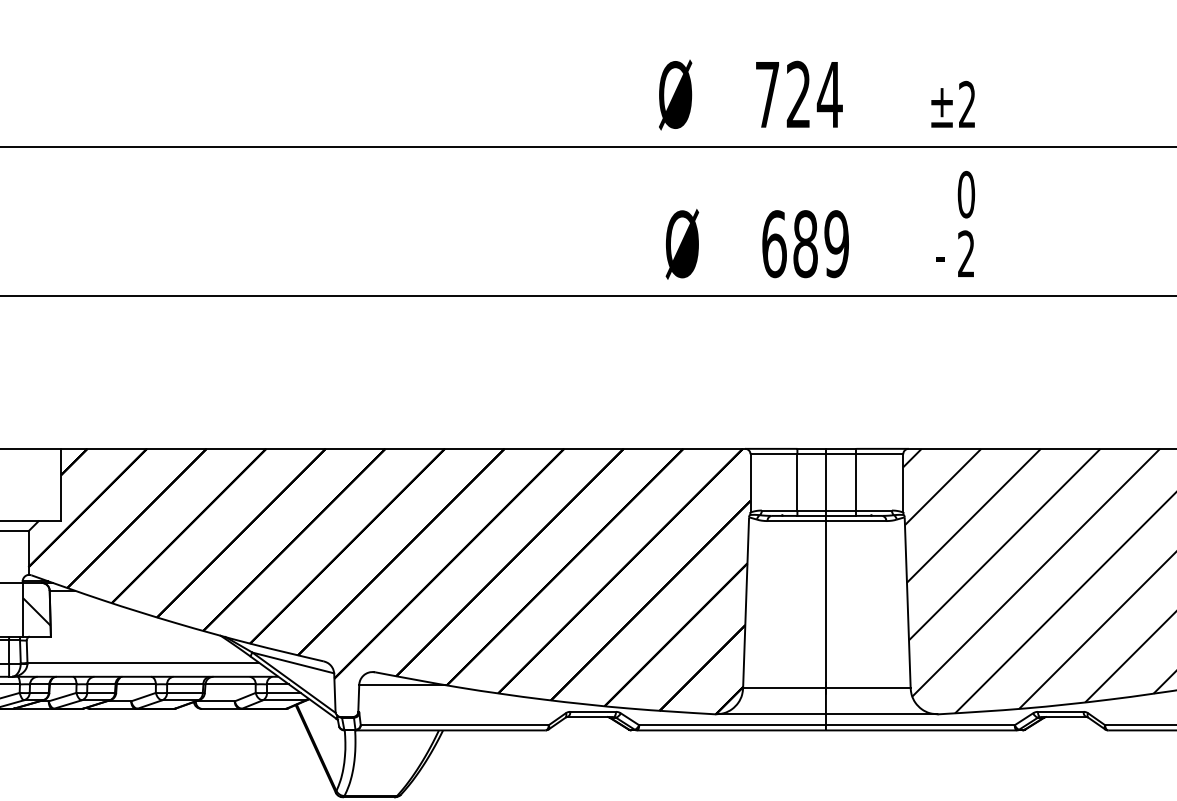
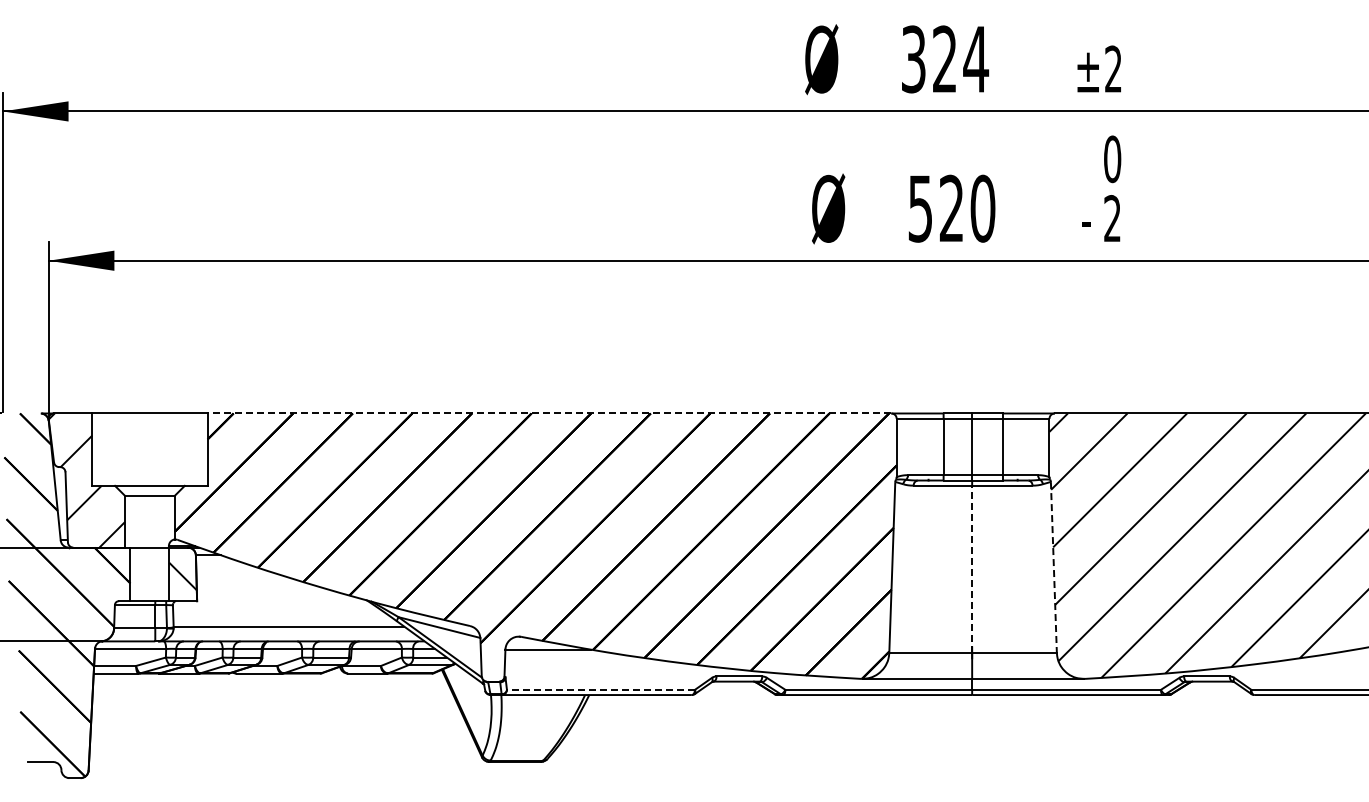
text: (767, 94) -> (913, 59), 724 -> 324
text: (805, 243) -> (951, 208), 689 -> 520
line: (403, 448) -> (549, 413), solid -> dashed
line: (826, 604) -> (972, 569), solid -> dashed
line: (907, 604) -> (1053, 569), solid -> dashed
line: (454, 724) -> (600, 689), solid -> dashed

